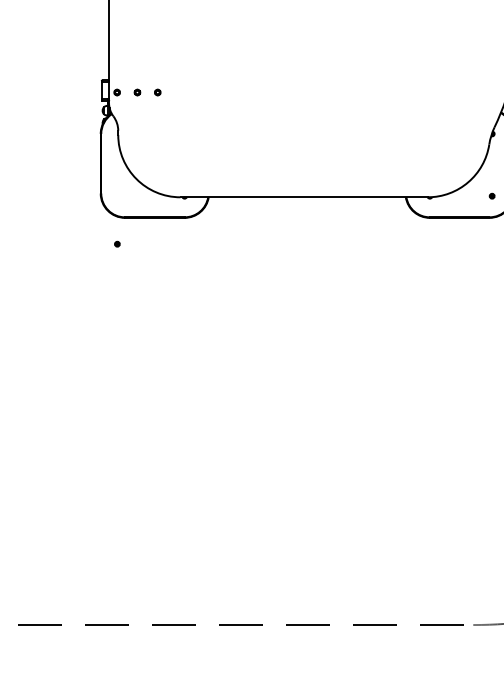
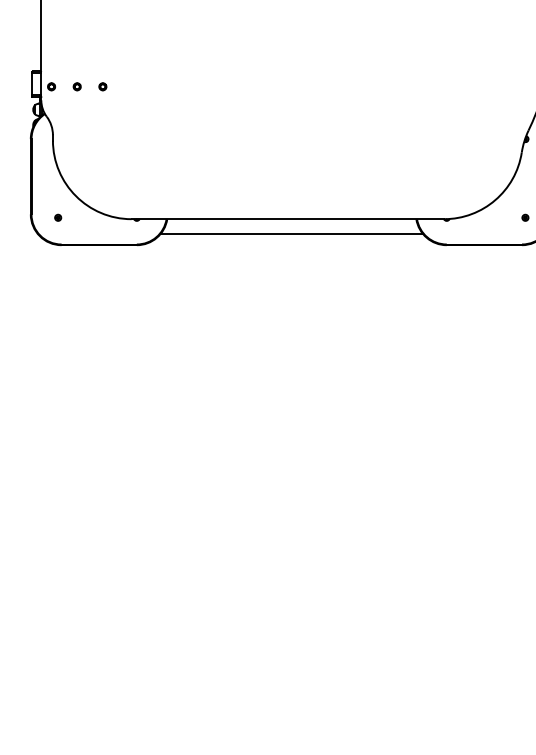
line: (307, 208) -> (292, 233), added
part: (117, 243) -> (58, 216), moved

